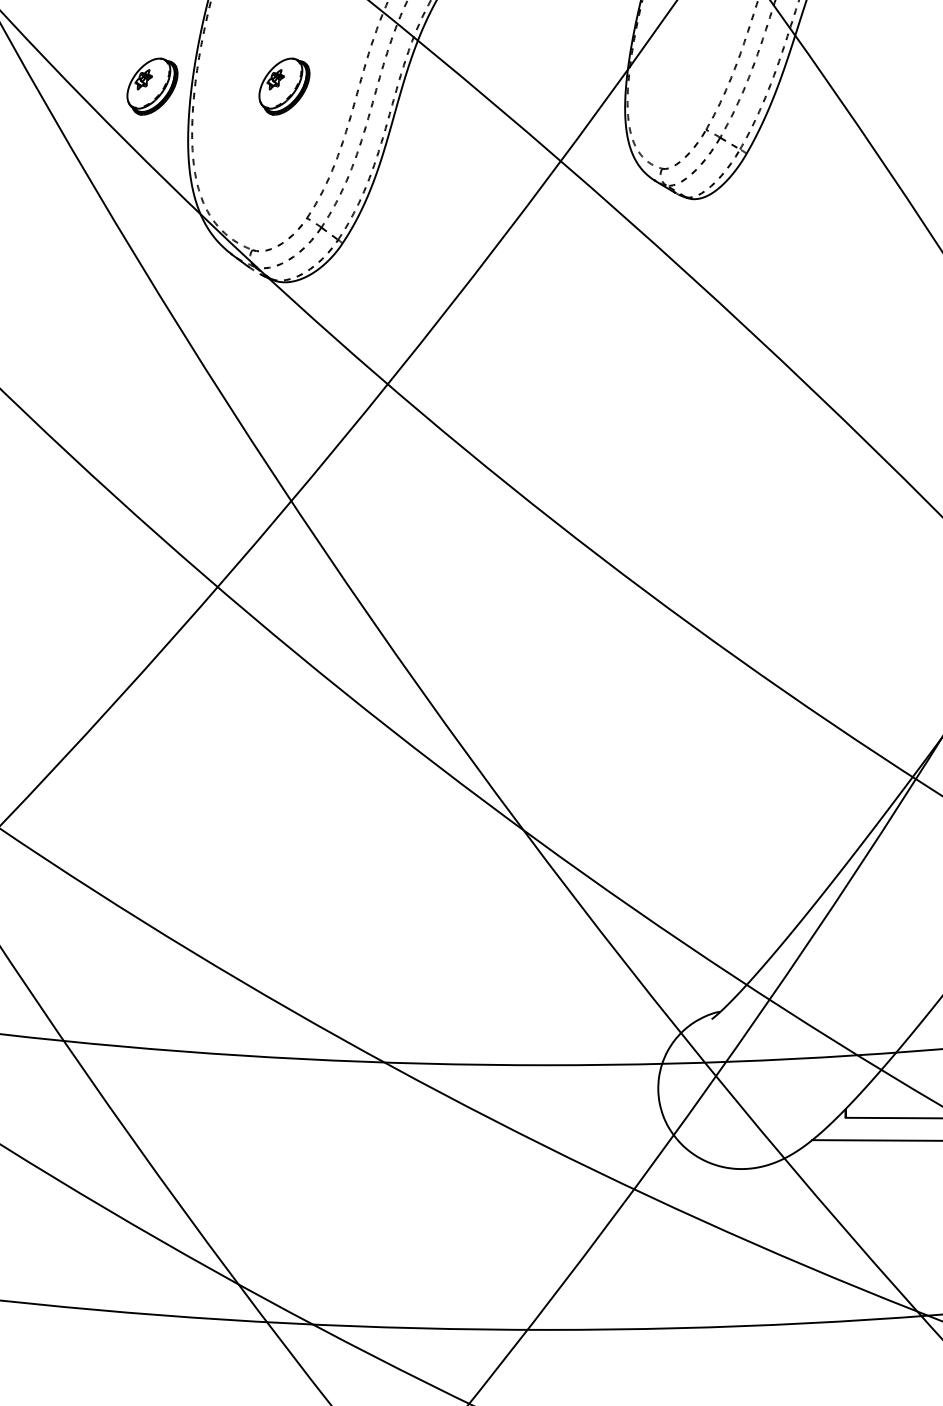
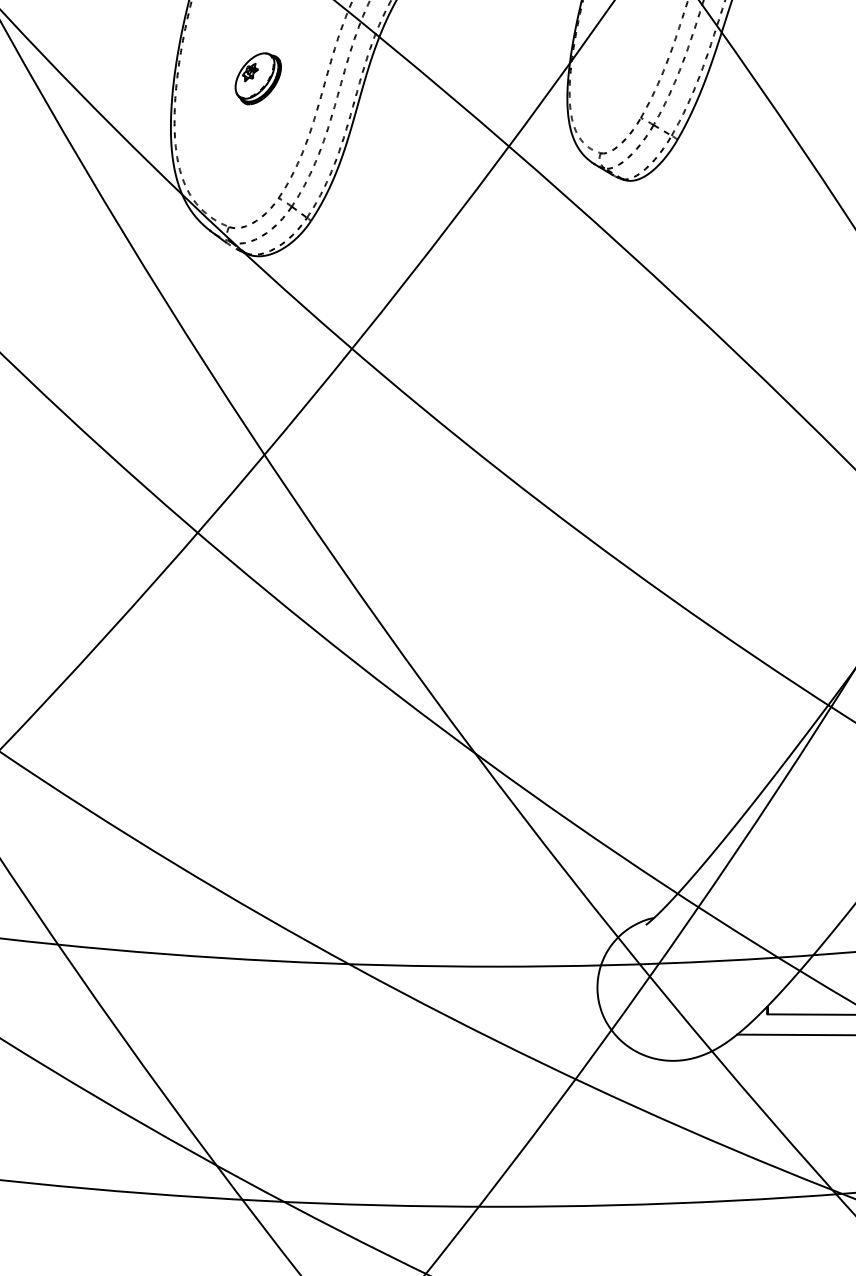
part: (152, 86) -> (138, 78), removed

